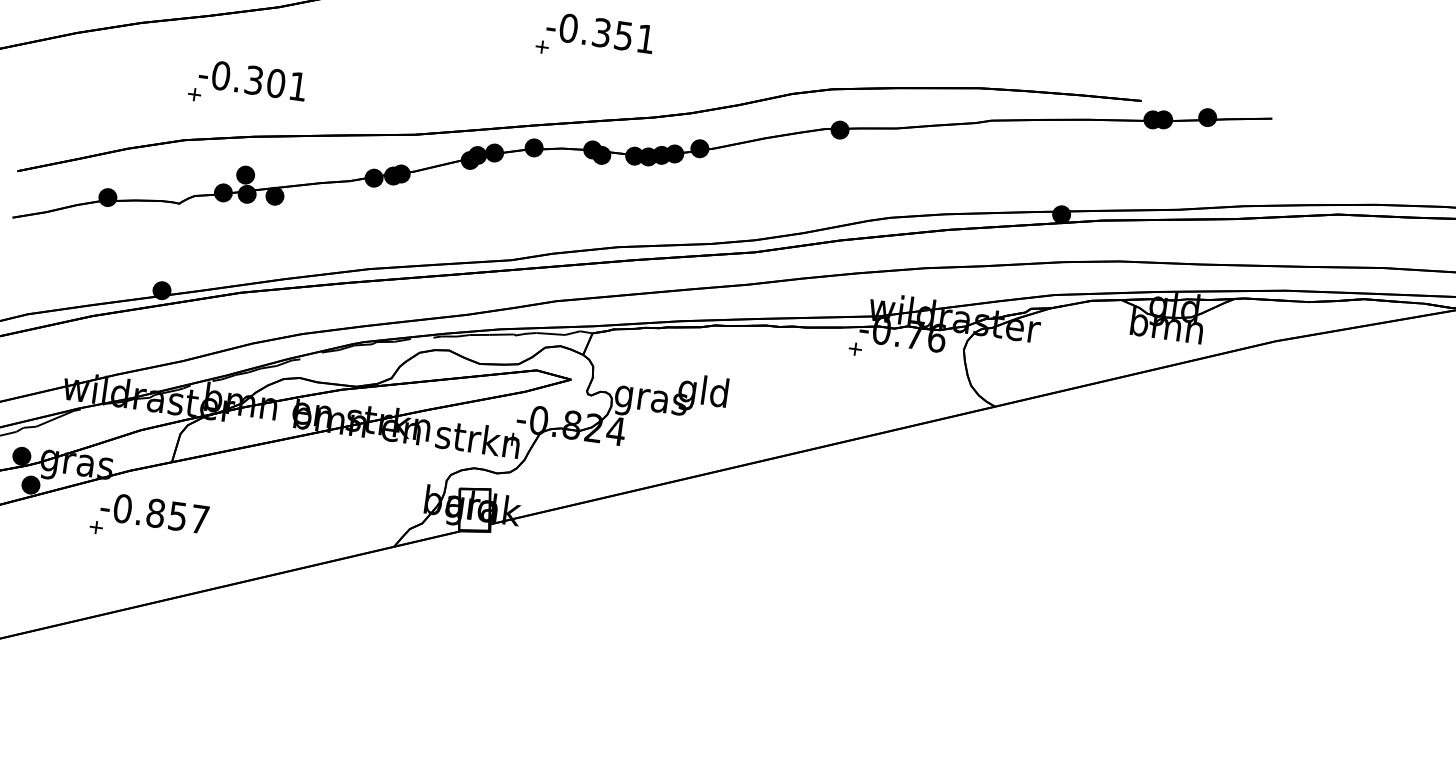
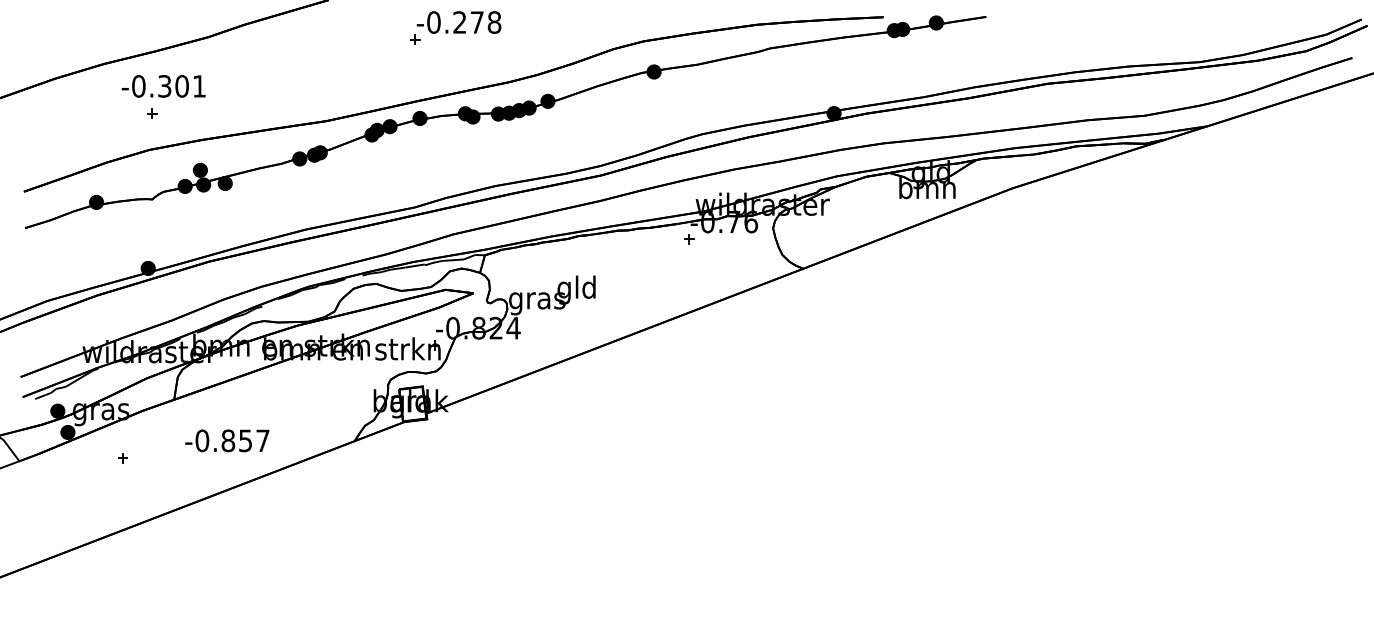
text: (624, 35) -> (477, 22), -0.351 -> -0.278
text: (252, 80) -> (163, 86), moved
text: (154, 512) -> (227, 440), moved

